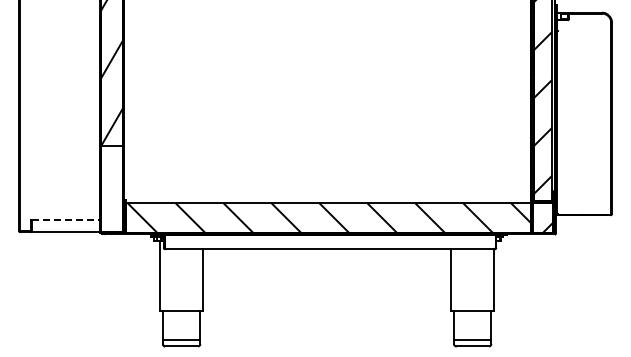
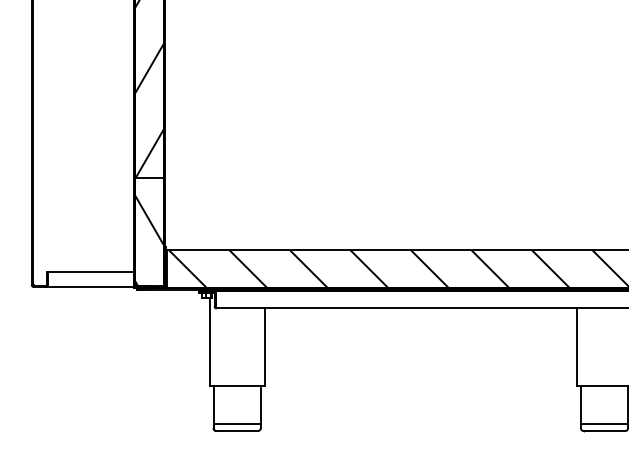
hatch: (111, 195) -> (148, 240), added
line: (65, 220) -> (90, 272), dashed -> solid

